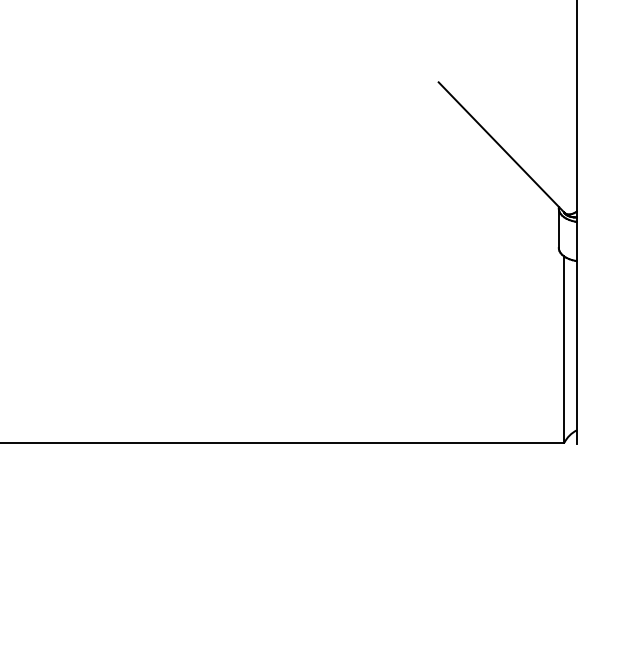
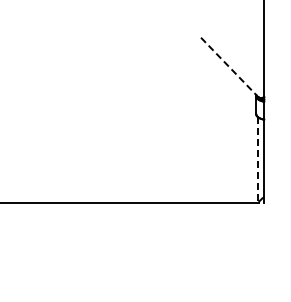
line: (500, 147) -> (229, 67), solid -> dashed
line: (564, 350) -> (258, 160), solid -> dashed

